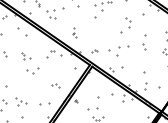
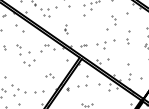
part: (26, 55) -> (23, 49), size x1.67
part: (20, 102) -> (18, 90), size x1.67
part: (93, 103) -> (82, 81), moved

